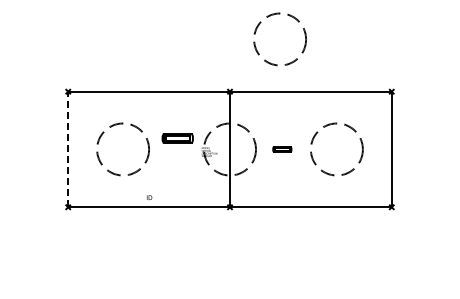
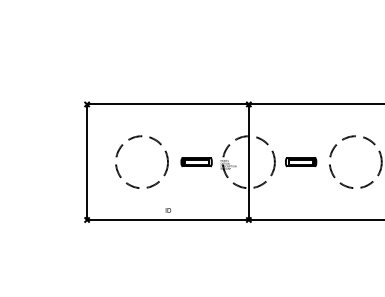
circle: (279, 39) -> (298, 52), removed
part: (177, 138) -> (196, 162), moved
line: (68, 149) -> (87, 162), dashed -> solid
part: (282, 149) -> (301, 162), size x1.67

